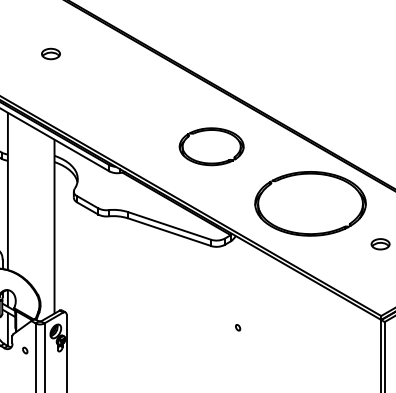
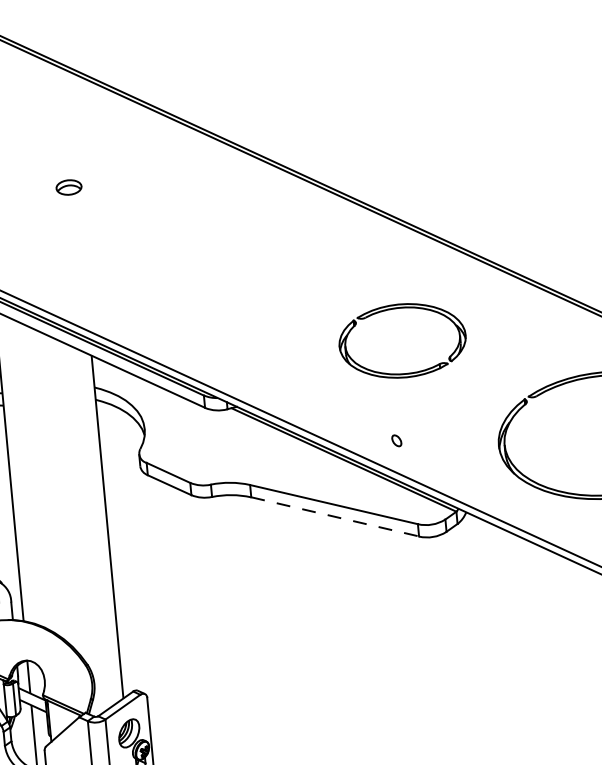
part: (50, 53) -> (67, 186), size x0.7
line: (169, 232) -> (335, 517), solid -> dashed
part: (238, 327) -> (397, 440), moved

